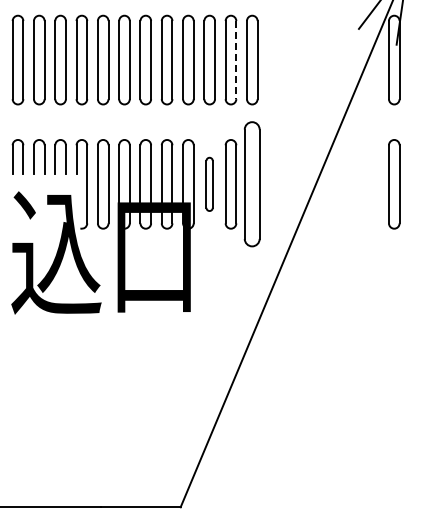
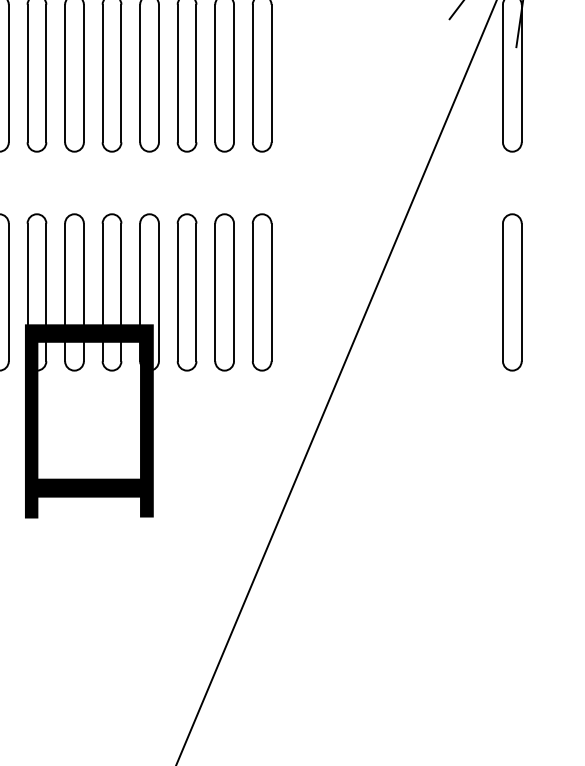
line: (236, 60) -> (234, 74), dashed -> solid
part: (209, 184) -> (186, 292), size x1.67
part: (252, 184) -> (262, 292), size x0.71

